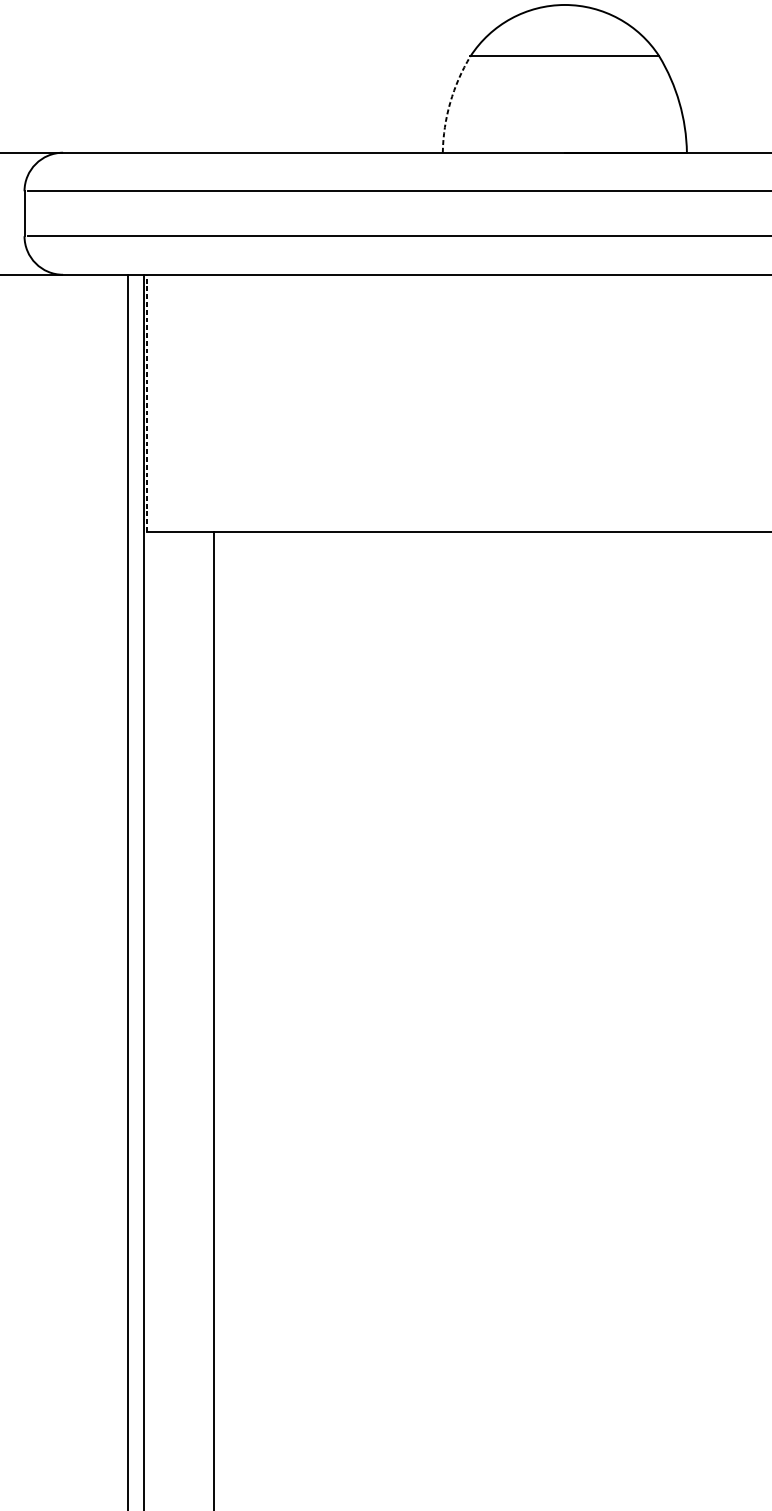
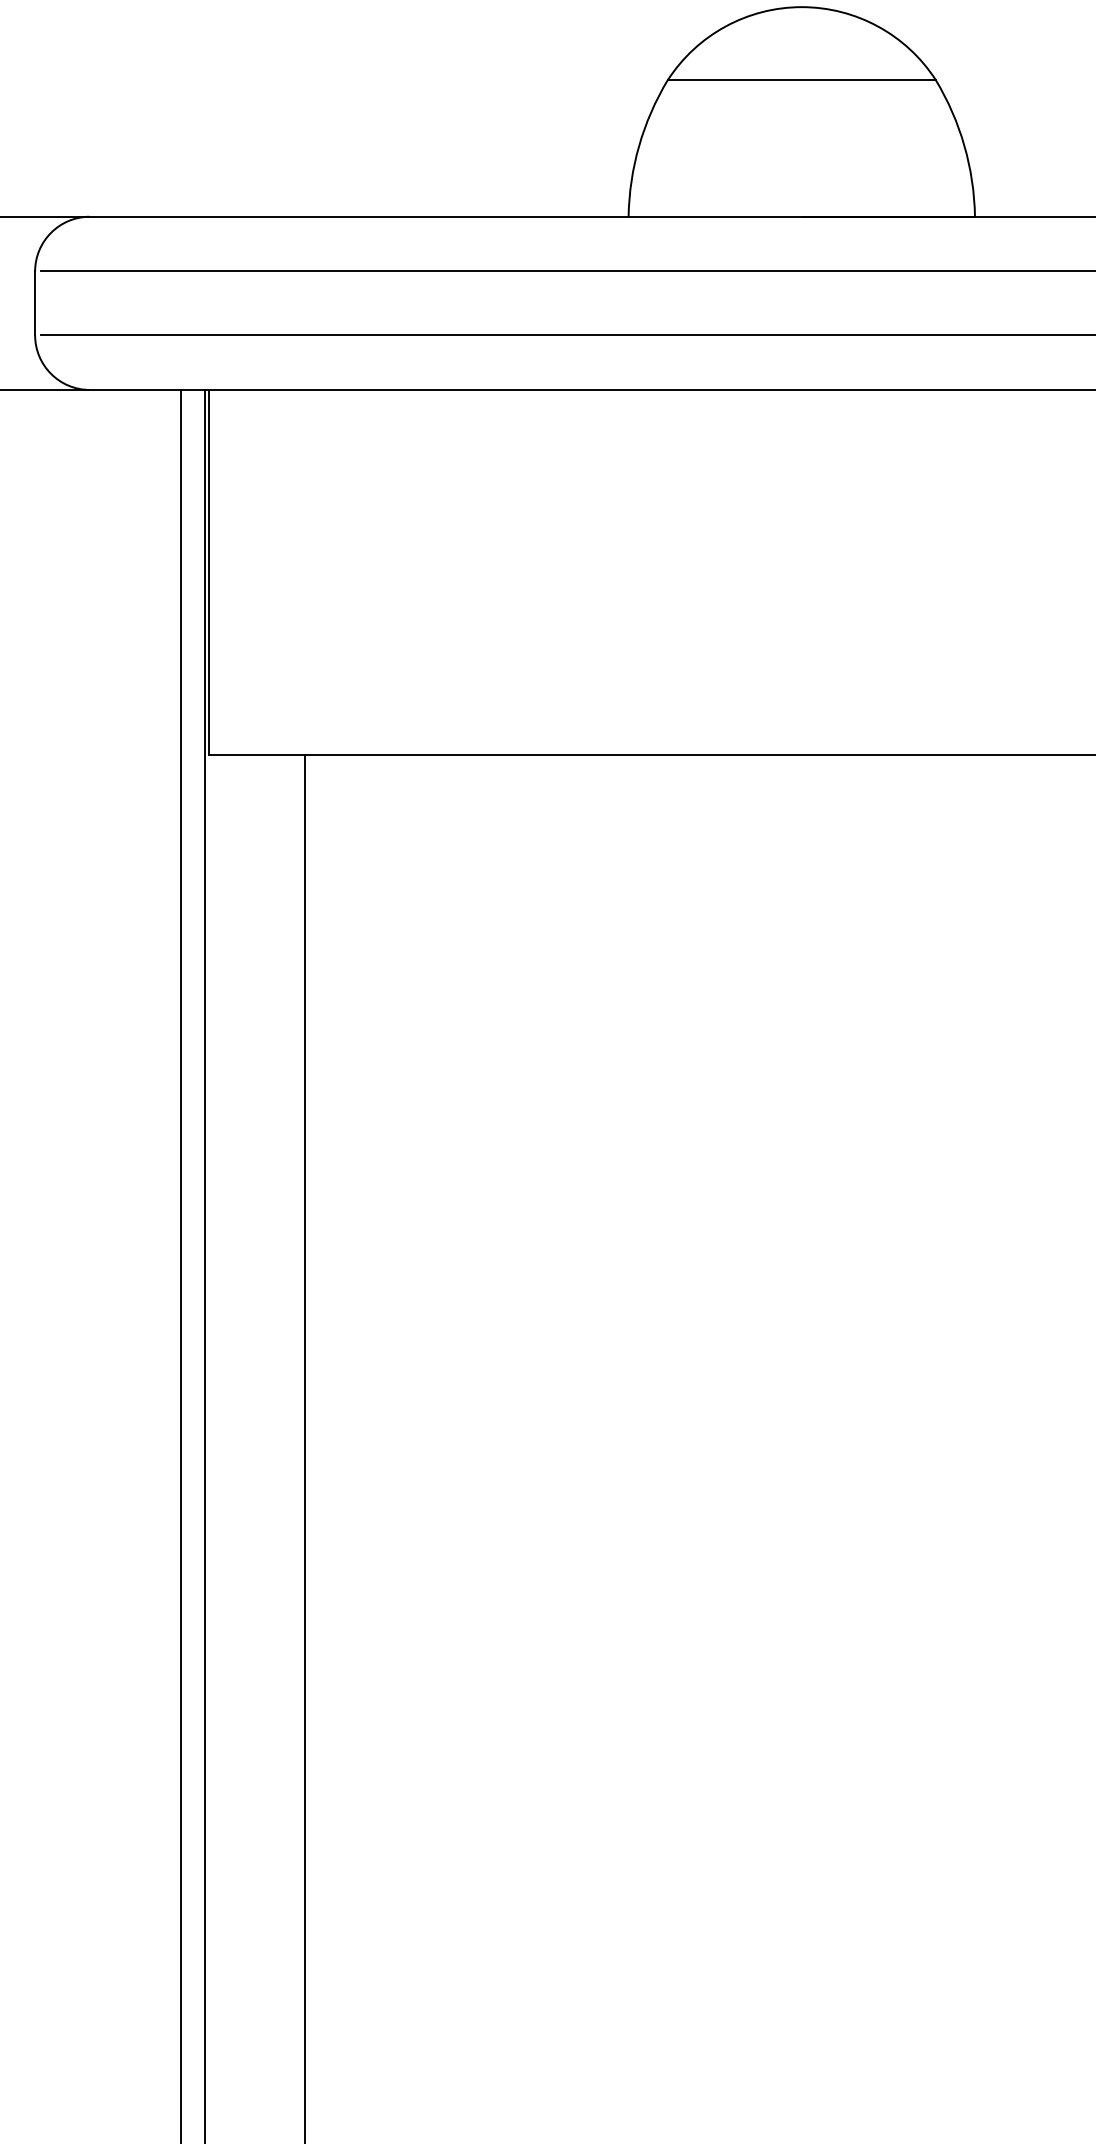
arc: (450, 102) -> (639, 145), dashed -> solid
line: (147, 402) -> (209, 571), dashed -> solid

